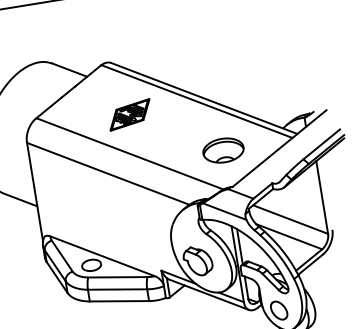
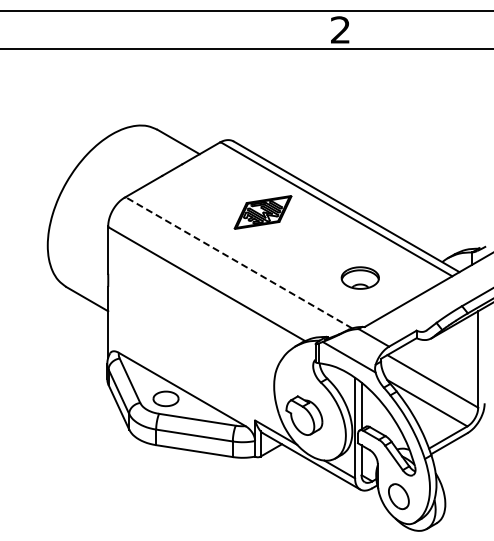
part: (129, 115) -> (262, 212), moved
part: (222, 150) -> (359, 277), size x0.7
line: (130, 153) -> (239, 262), solid -> dashed

